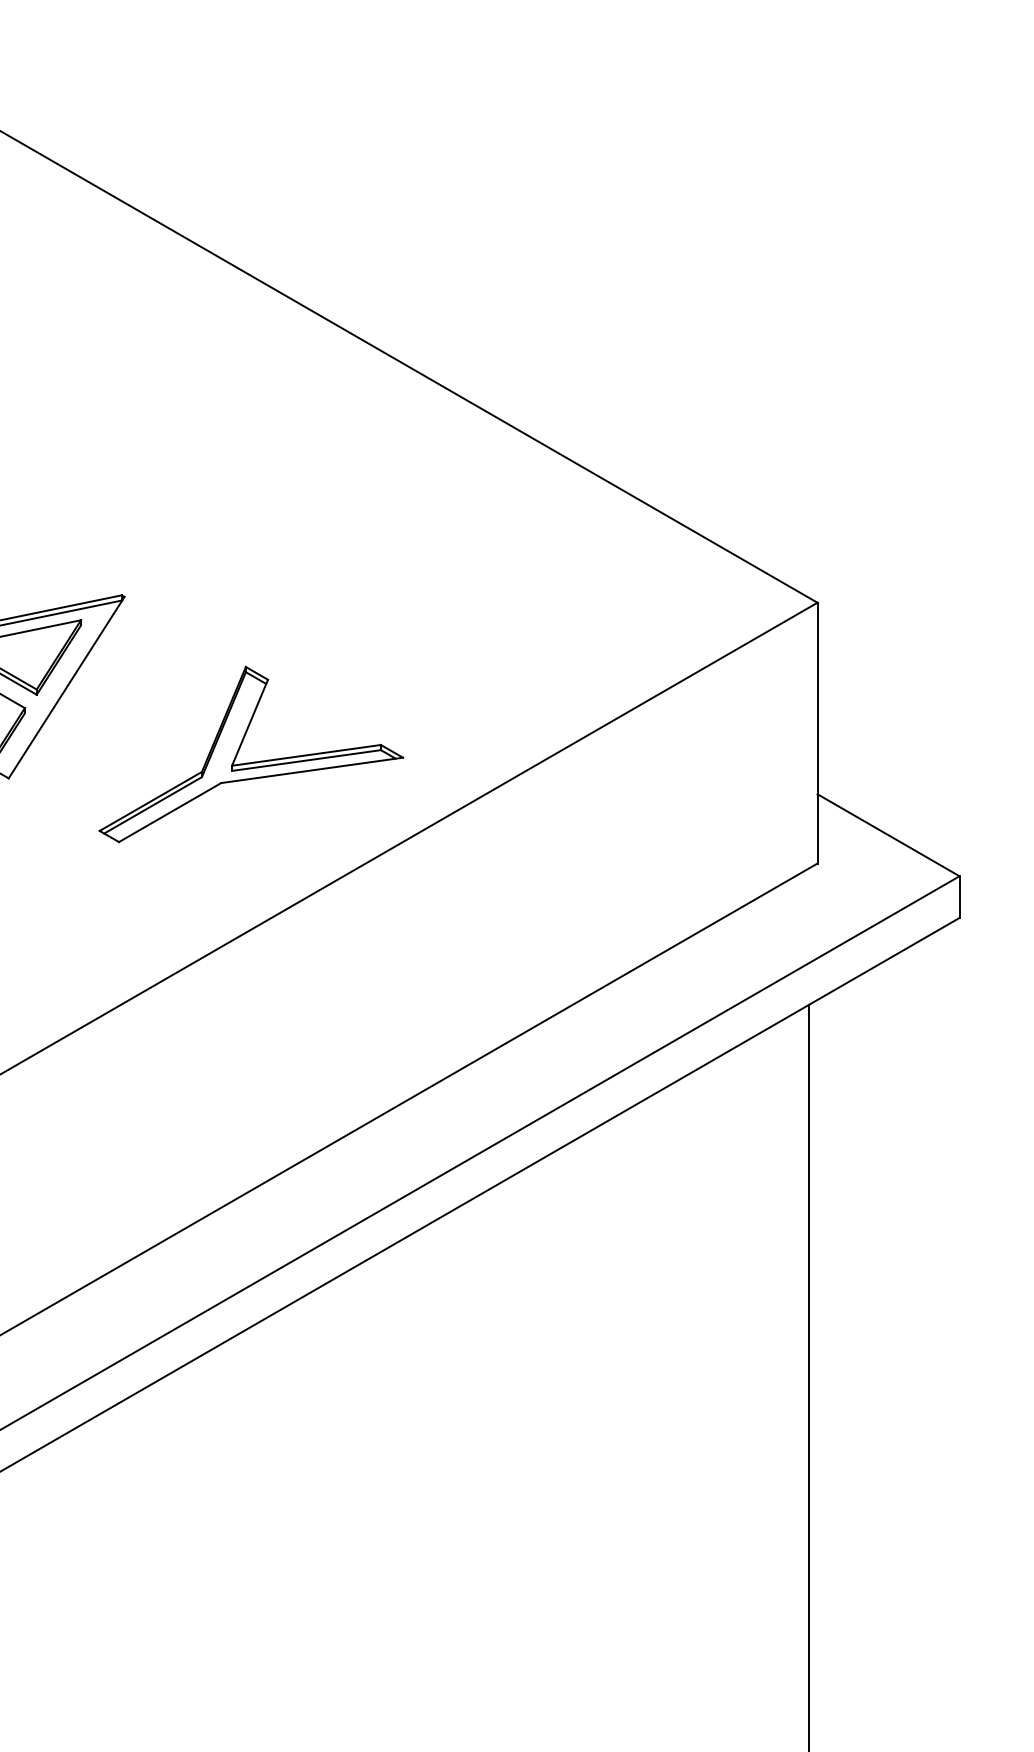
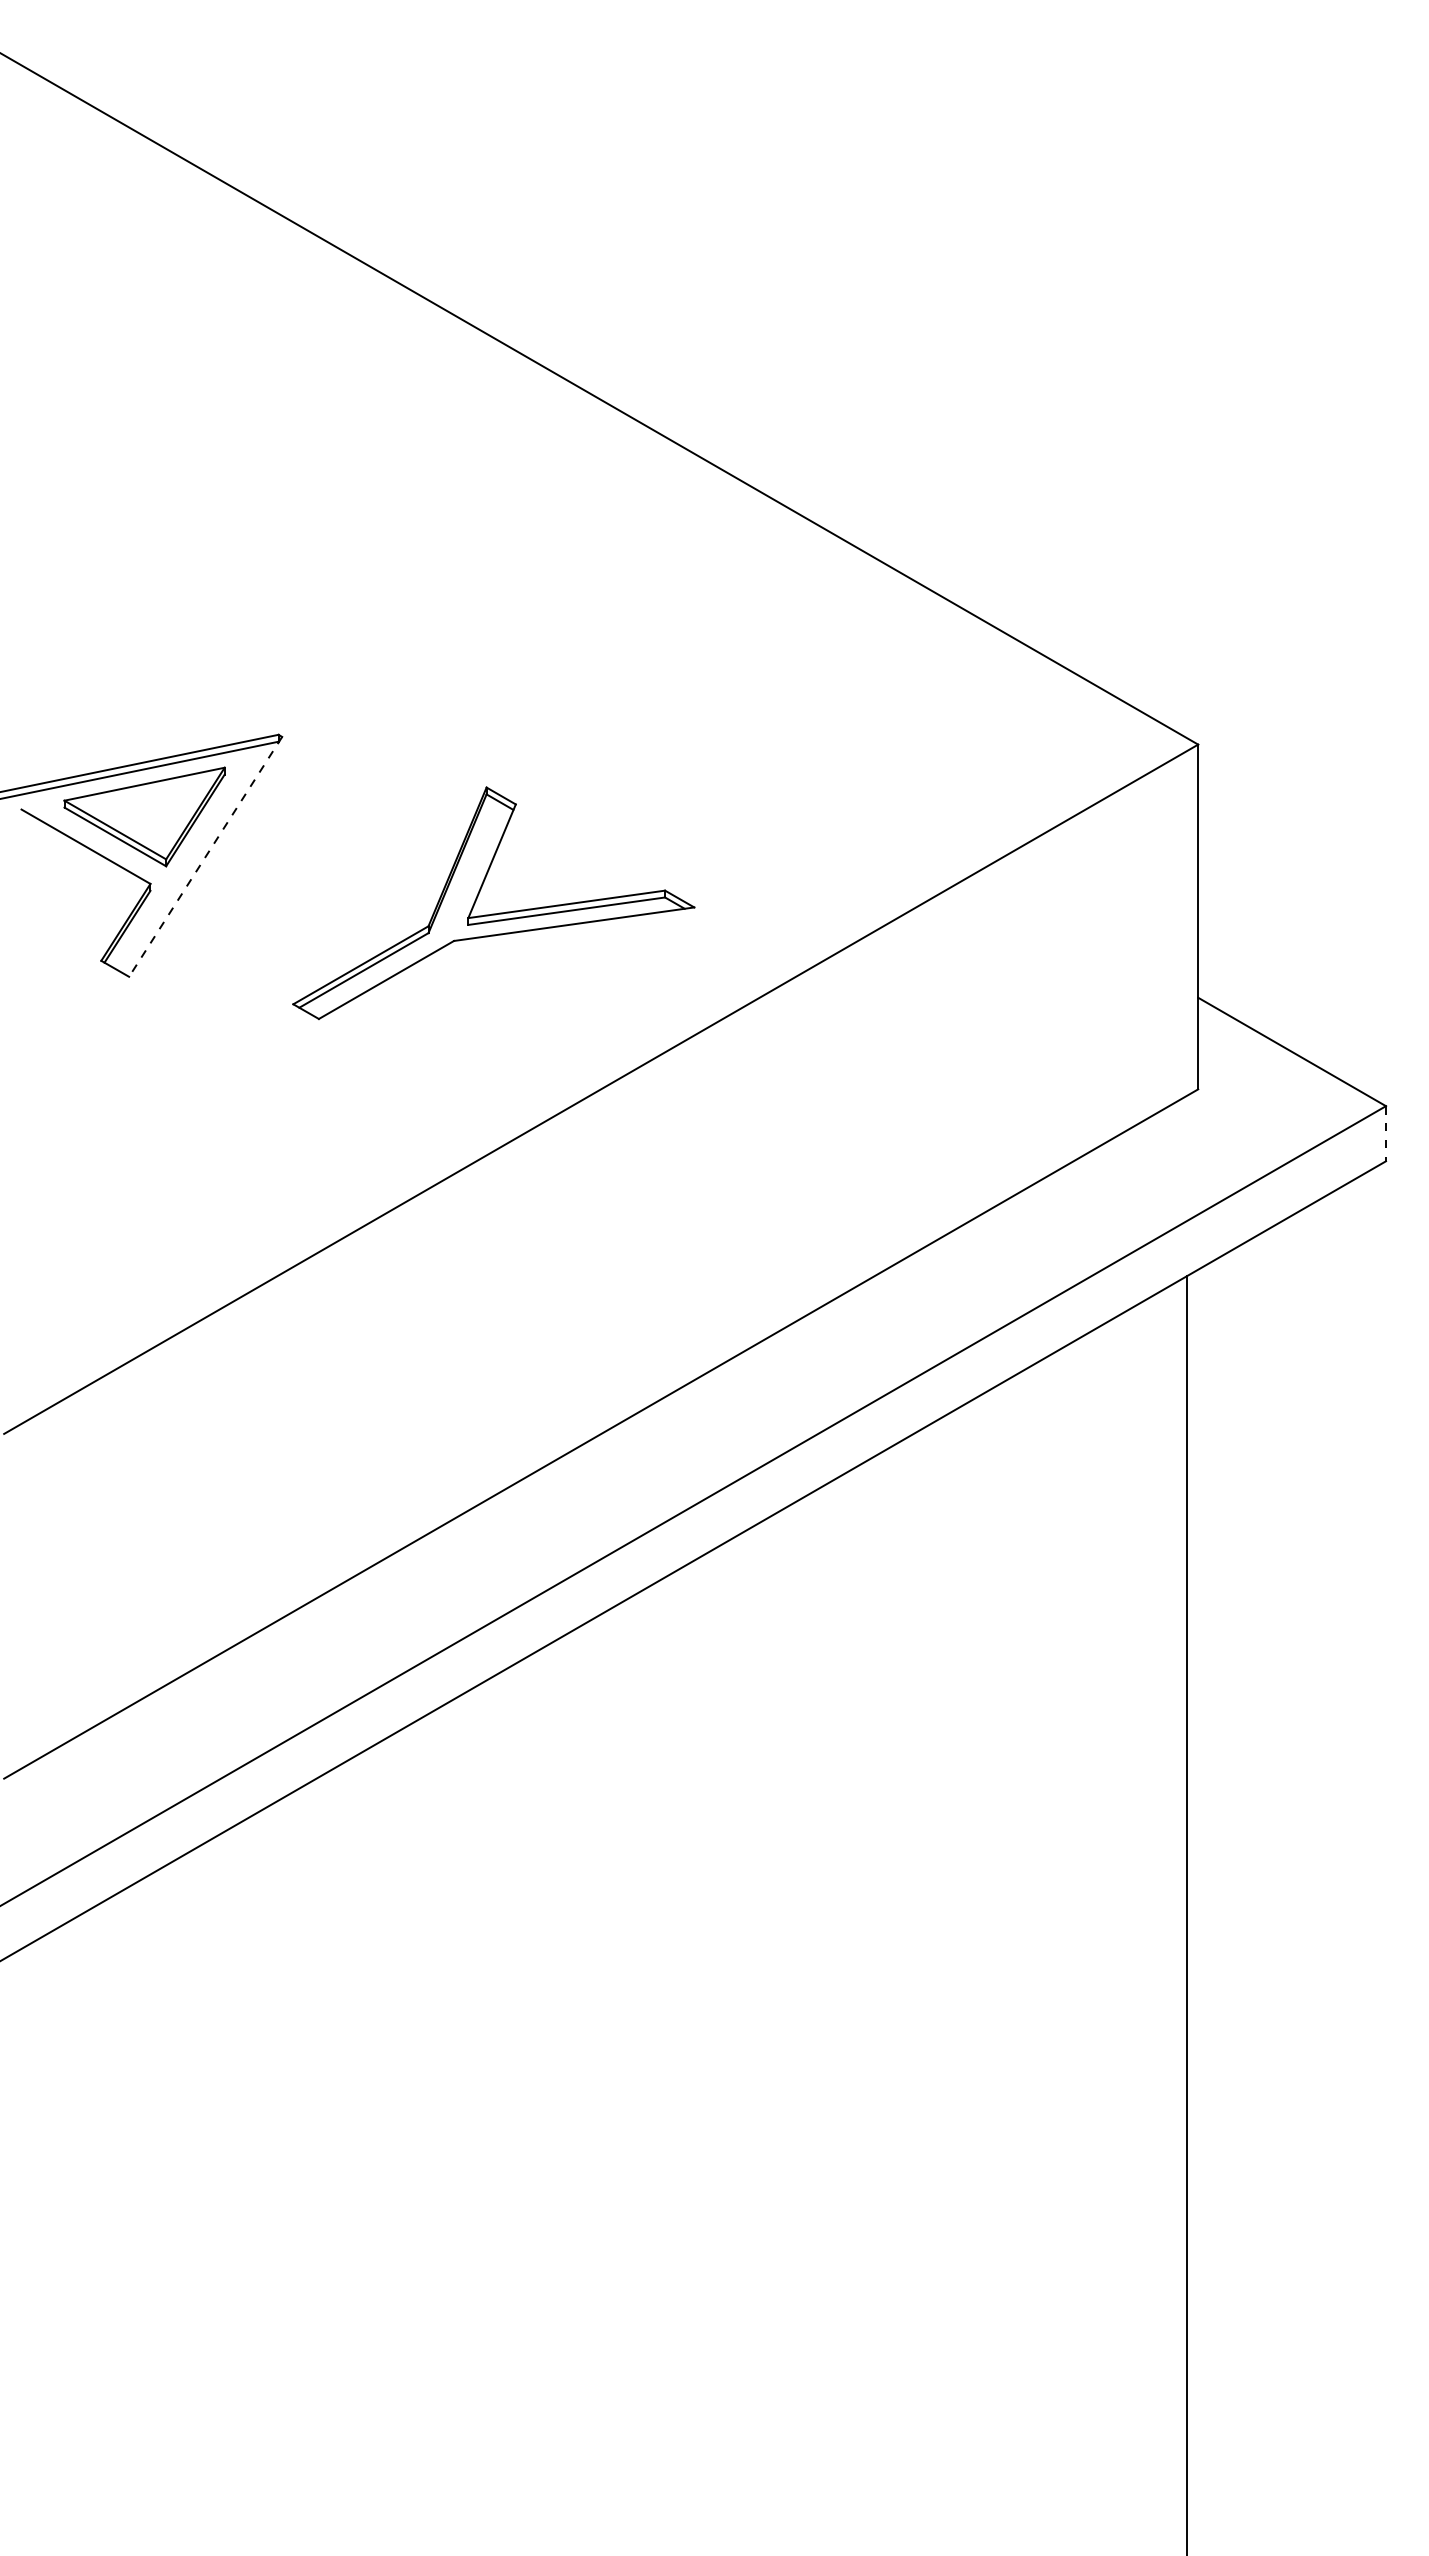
line: (66, 688) -> (205, 857), solid -> dashed
part: (251, 762) -> (493, 913), moved
line: (959, 896) -> (1385, 1133), solid -> dashed

